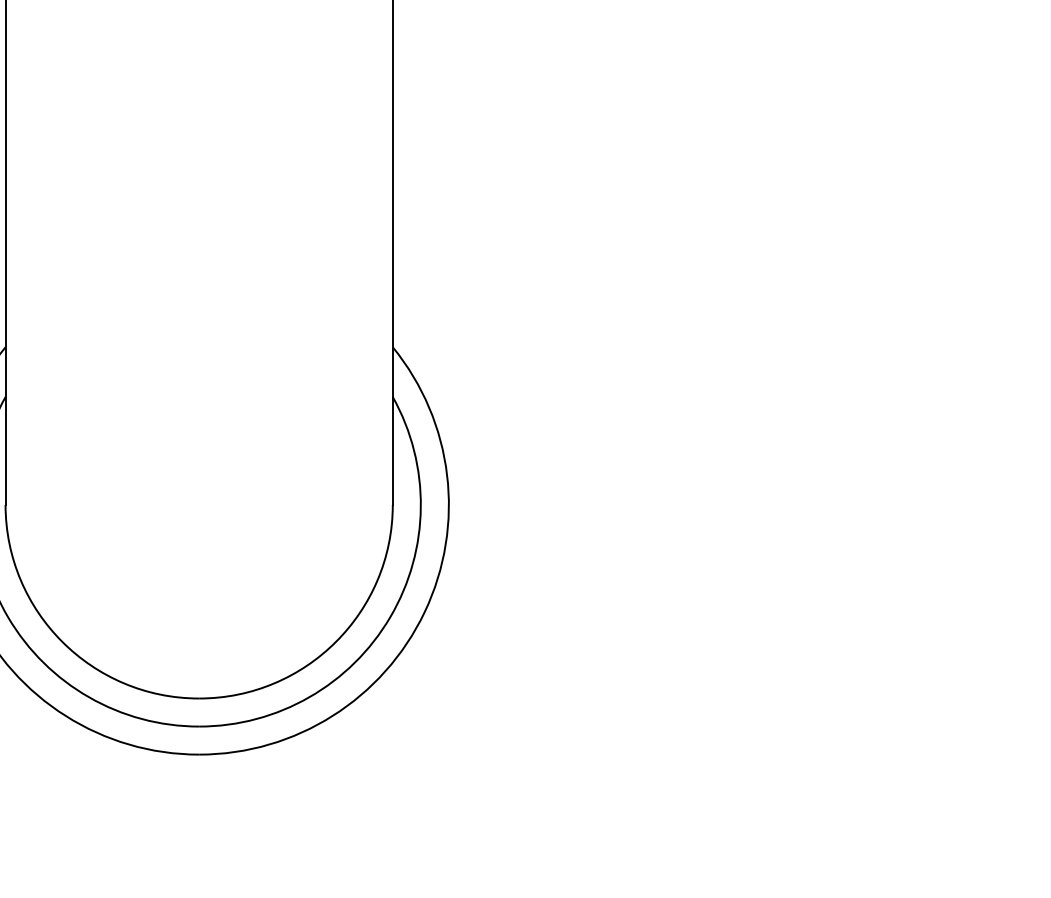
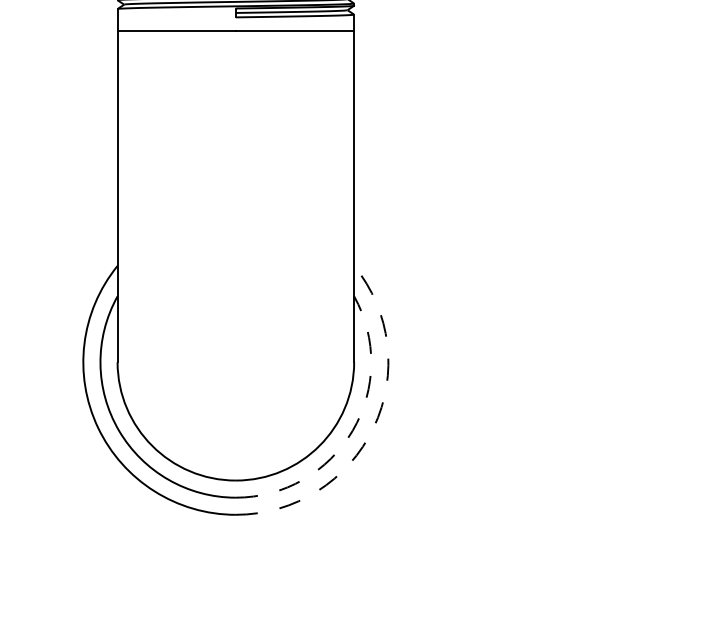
arc: (424, 611) -> (373, 427), solid -> dashed
arc: (390, 616) -> (352, 430), solid -> dashed

